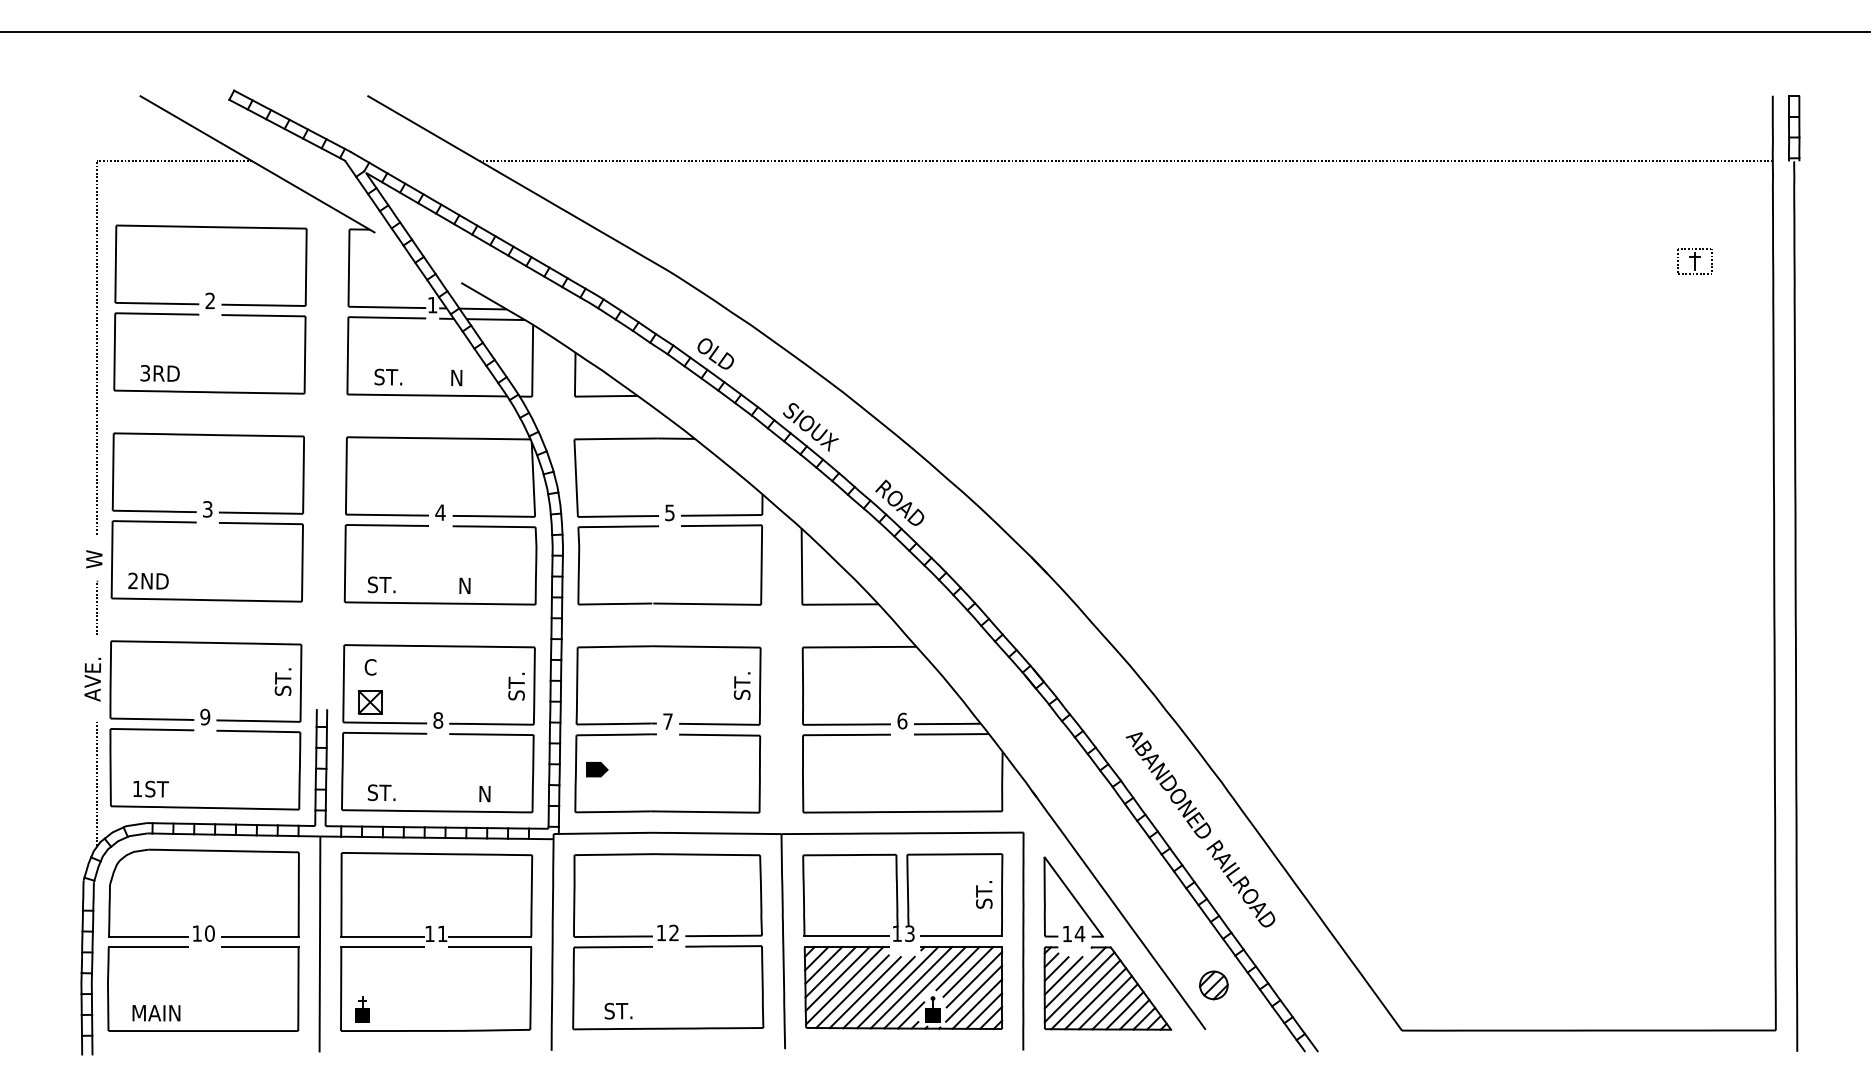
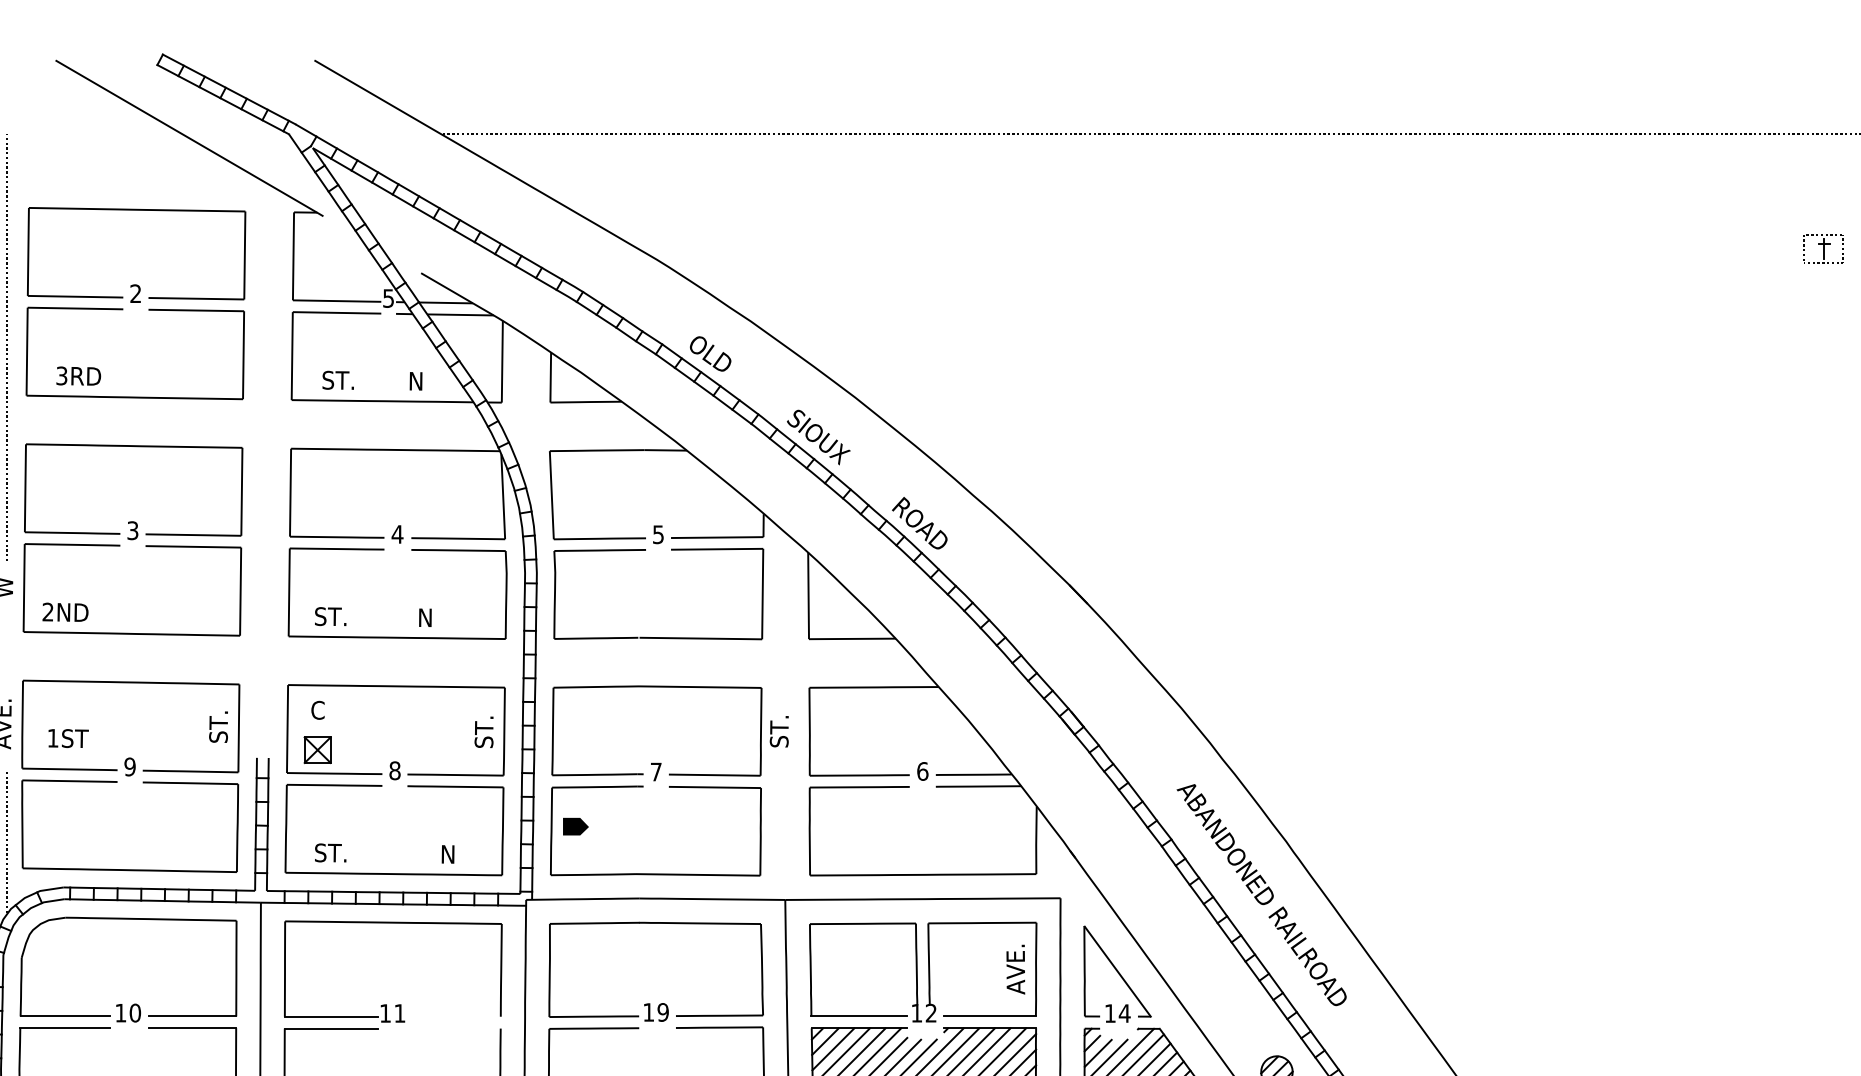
line: (174, 160) -> (95, 134), removed
text: (432, 305) -> (388, 298), 1 -> 5
line: (97, 608) -> (7, 643), removed
text: (741, 685) -> (778, 730), moved
text: (151, 788) -> (68, 737), moved
text: (984, 895) -> (1016, 969), ST. -> AVE.
text: (674, 932) -> (663, 1011), 12 -> 19
text: (909, 933) -> (930, 1013), 13 -> 12
line: (490, 936) -> (454, 1016), removed
line: (490, 947) -> (454, 1028), removed

